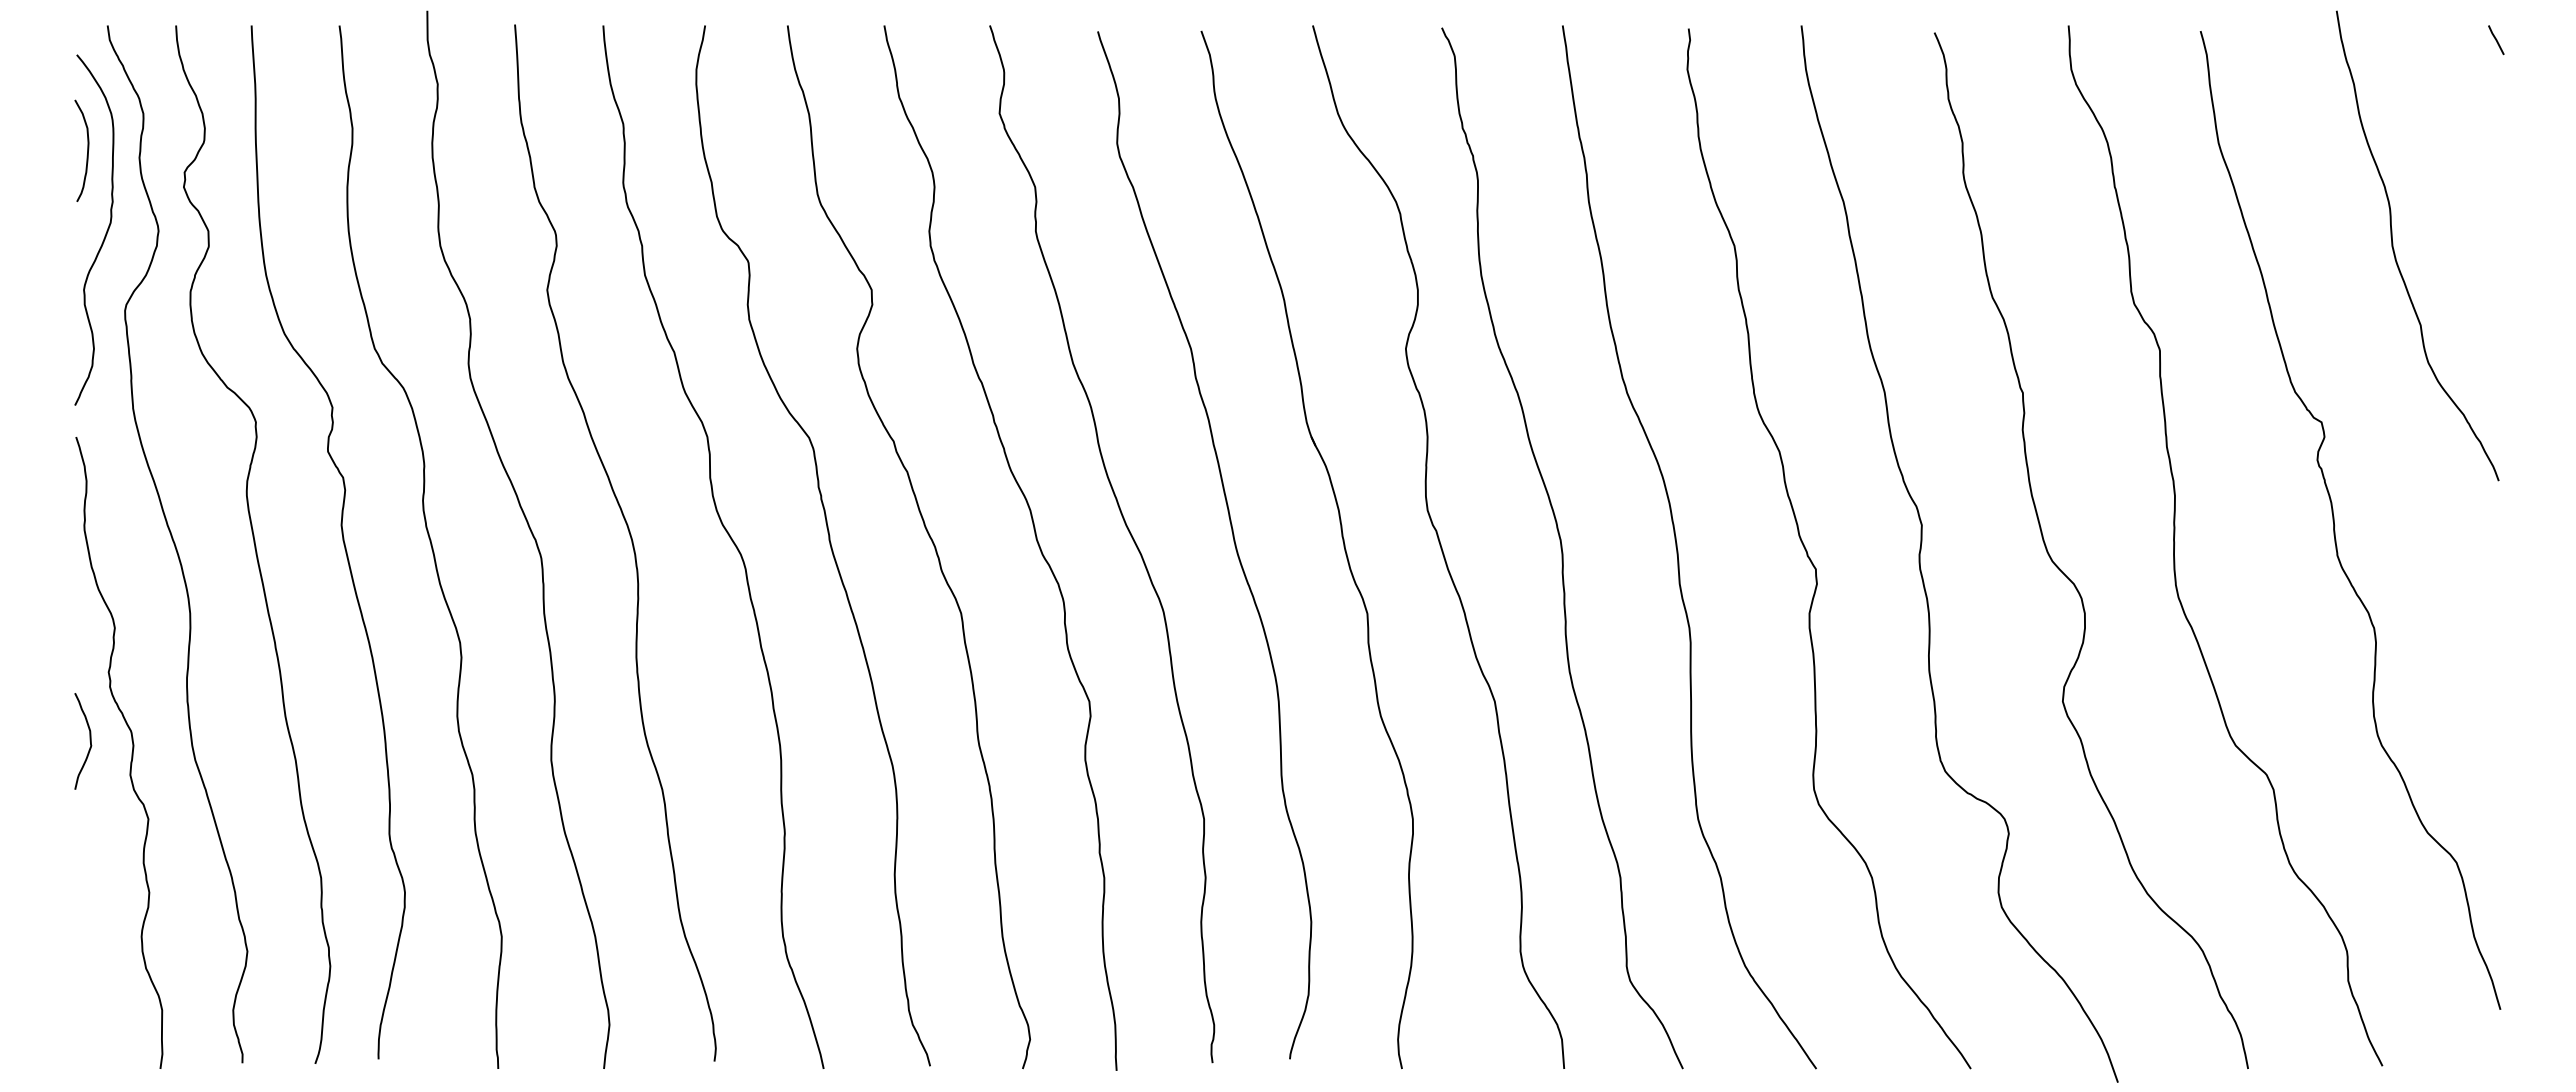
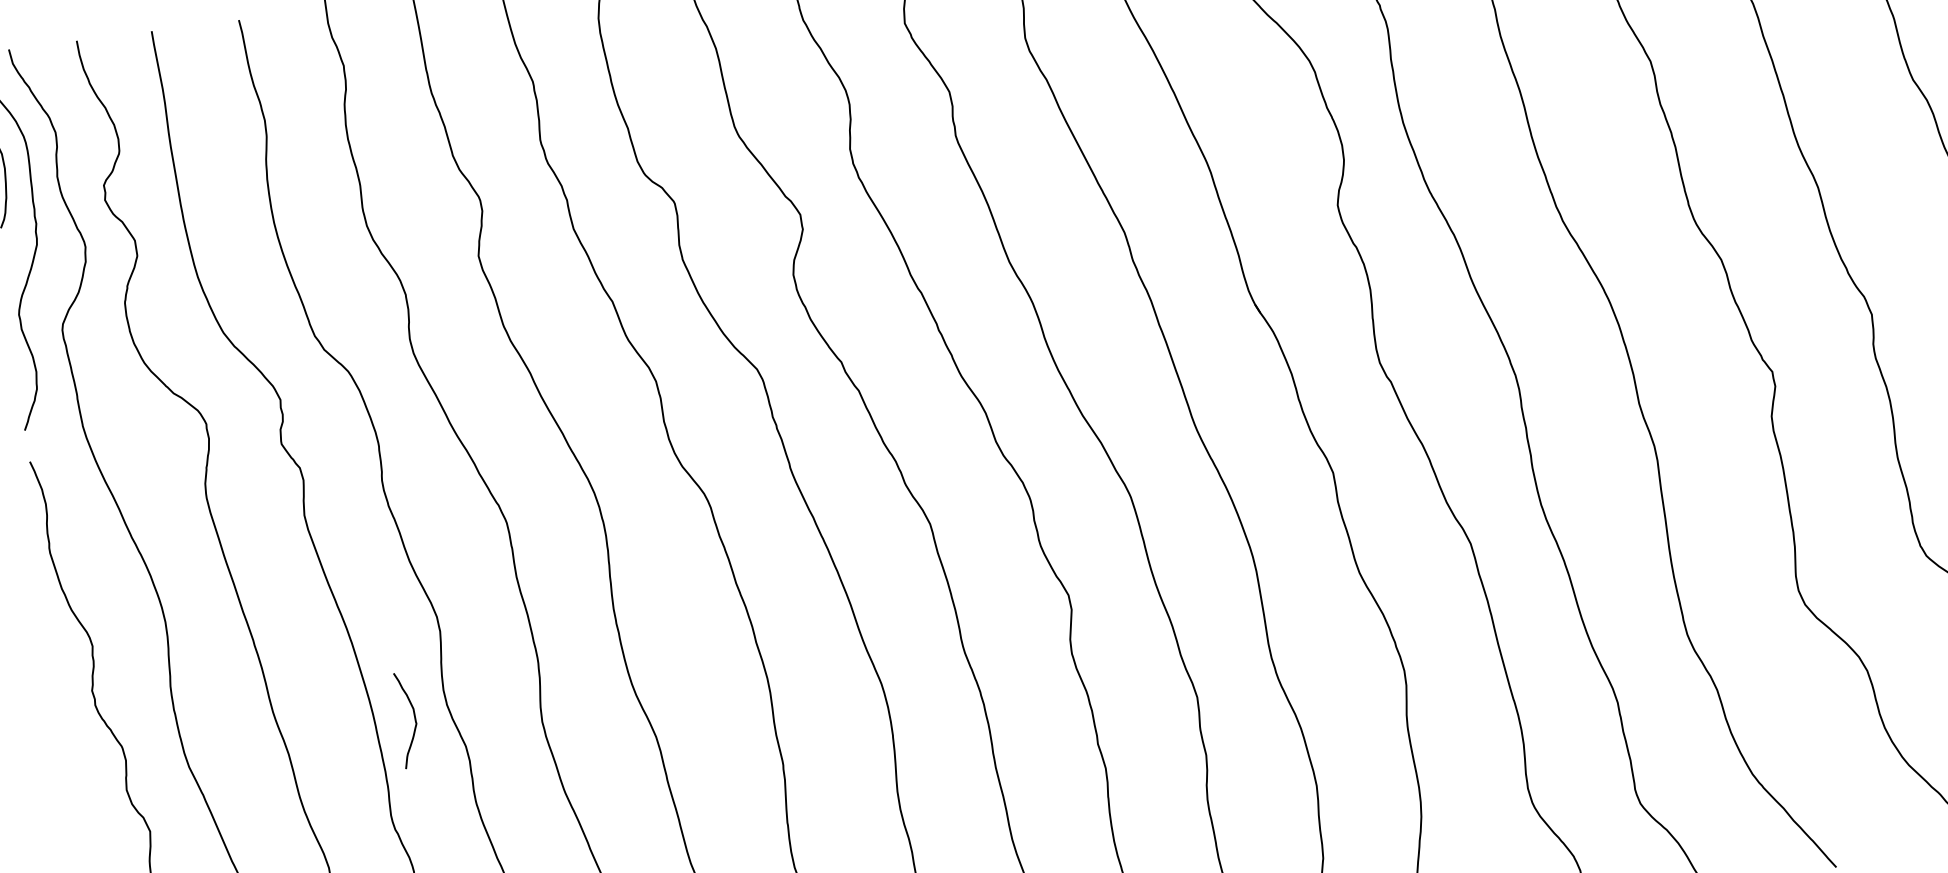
curve: (89, 741) -> (414, 719), moved

